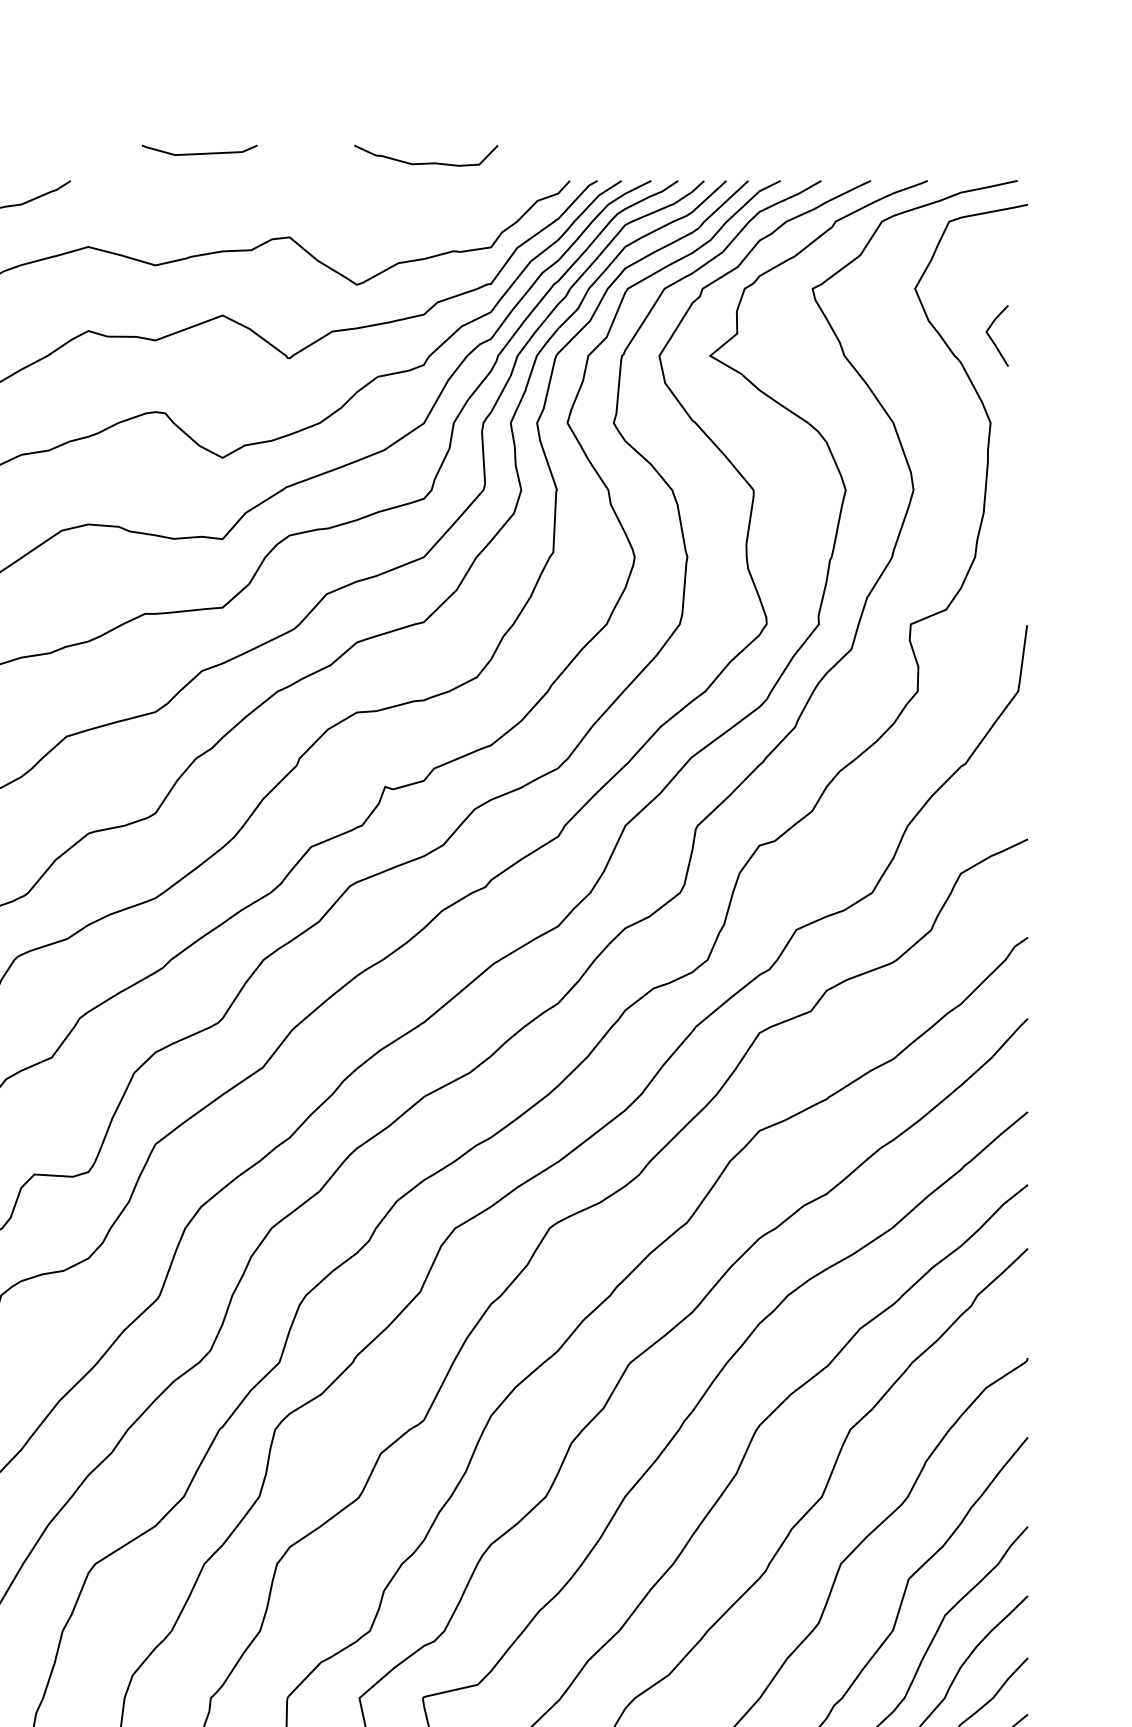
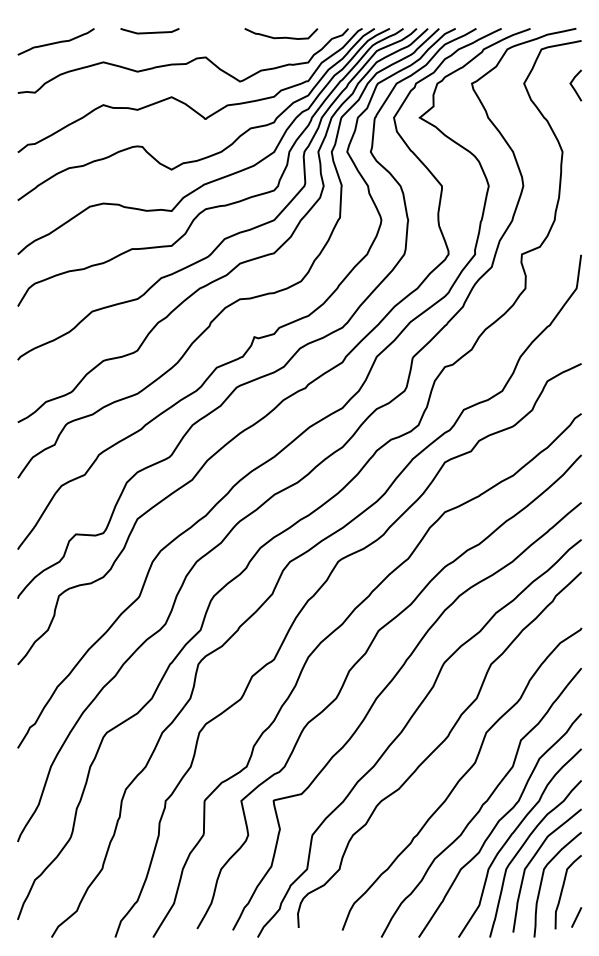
curve: (198, 153) -> (149, 32), moved
curve: (426, 162) -> (281, 37), moved
line: (992, 337) -> (573, 86), moved

